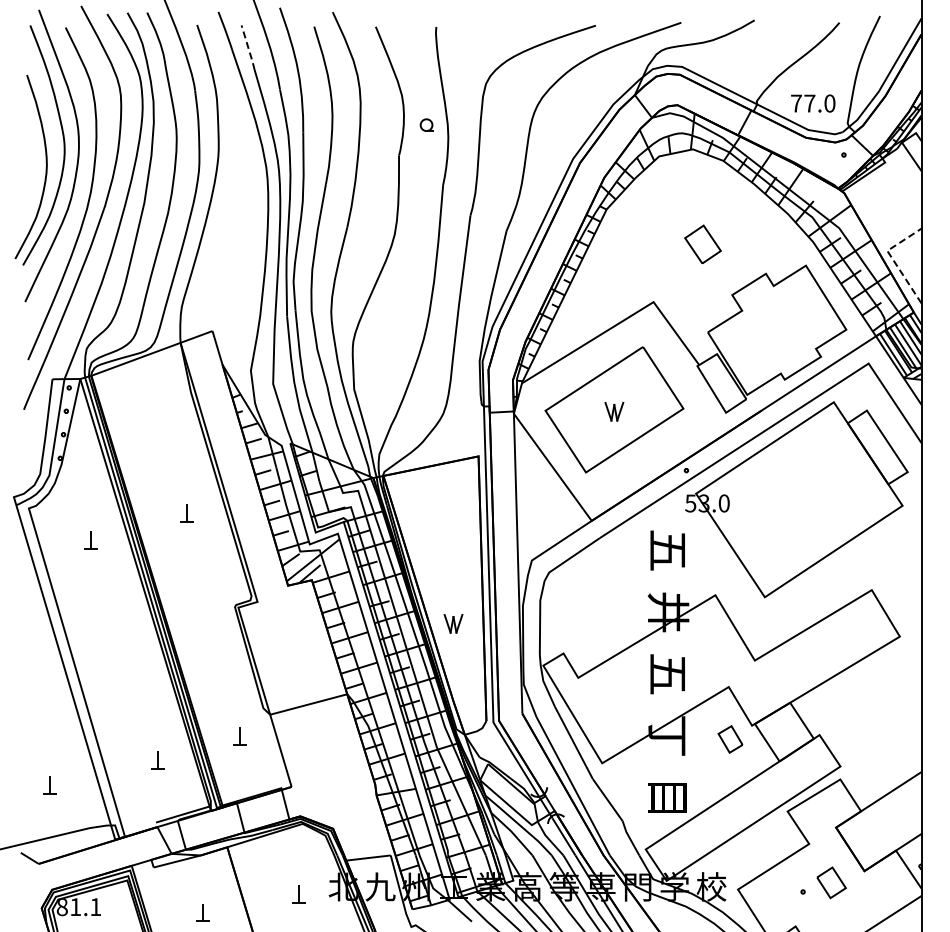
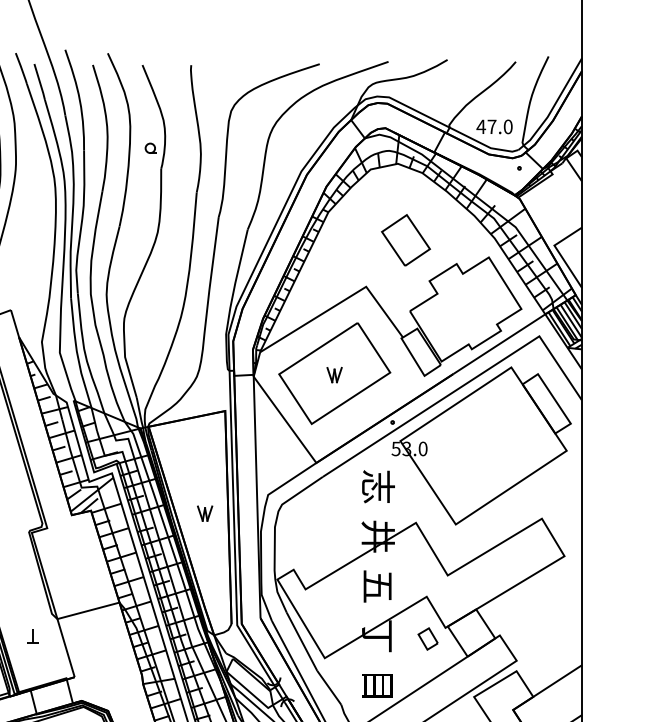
line: (248, 47) -> (39, 81), dashed -> solid
text: (796, 103) -> (481, 126), 77.0 -> 47.0
part: (426, 124) -> (150, 147), moved
part: (702, 244) -> (405, 240), size x1.67
line: (892, 259) -> (558, 252), dashed -> solid
text: (668, 549) -> (378, 486), 五 -> 志
part: (453, 623) -> (205, 513), moved

